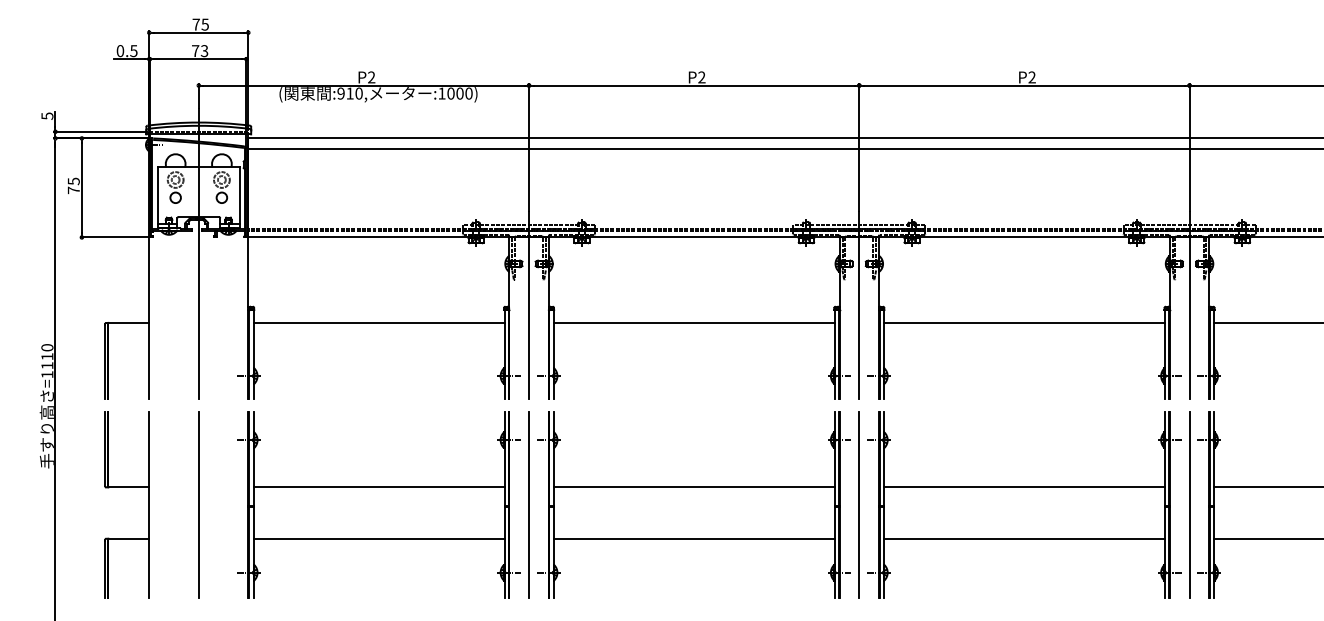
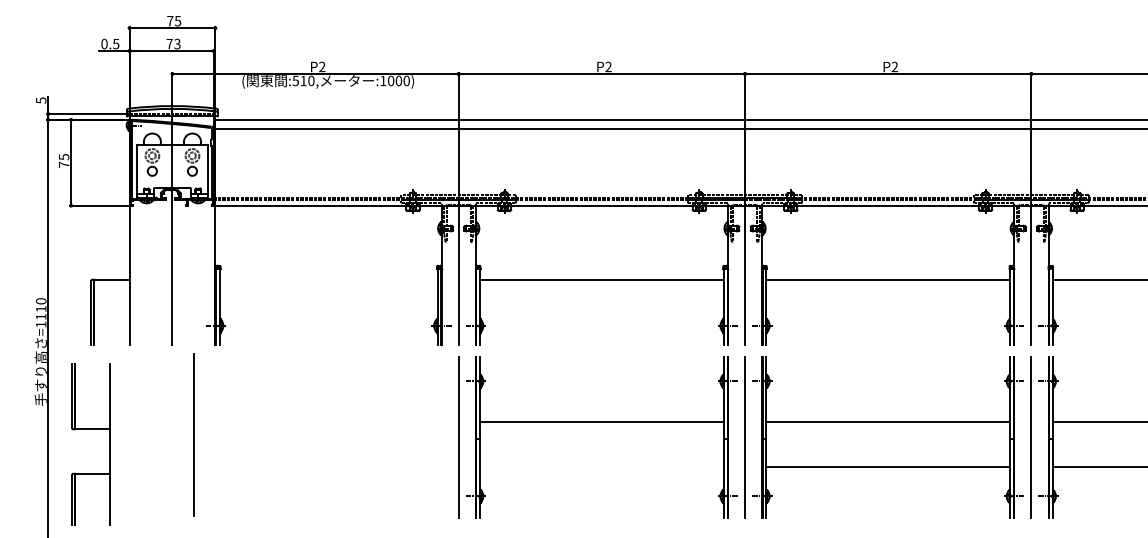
text: (340, 93) -> (295, 80), :910, -> :510,
line: (378, 323) -> (328, 280), removed
part: (126, 487) -> (90, 429), moved
line: (198, 504) -> (193, 434), moved
part: (378, 504) -> (328, 437), removed
line: (693, 539) -> (601, 467), removed

